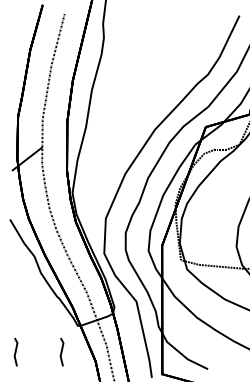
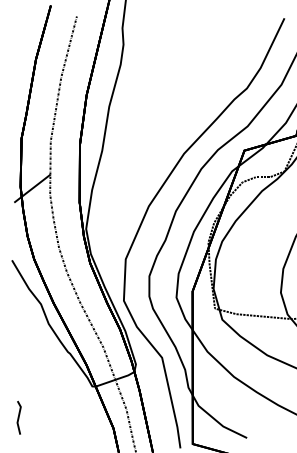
line: (61, 351) -> (73, 417), removed

